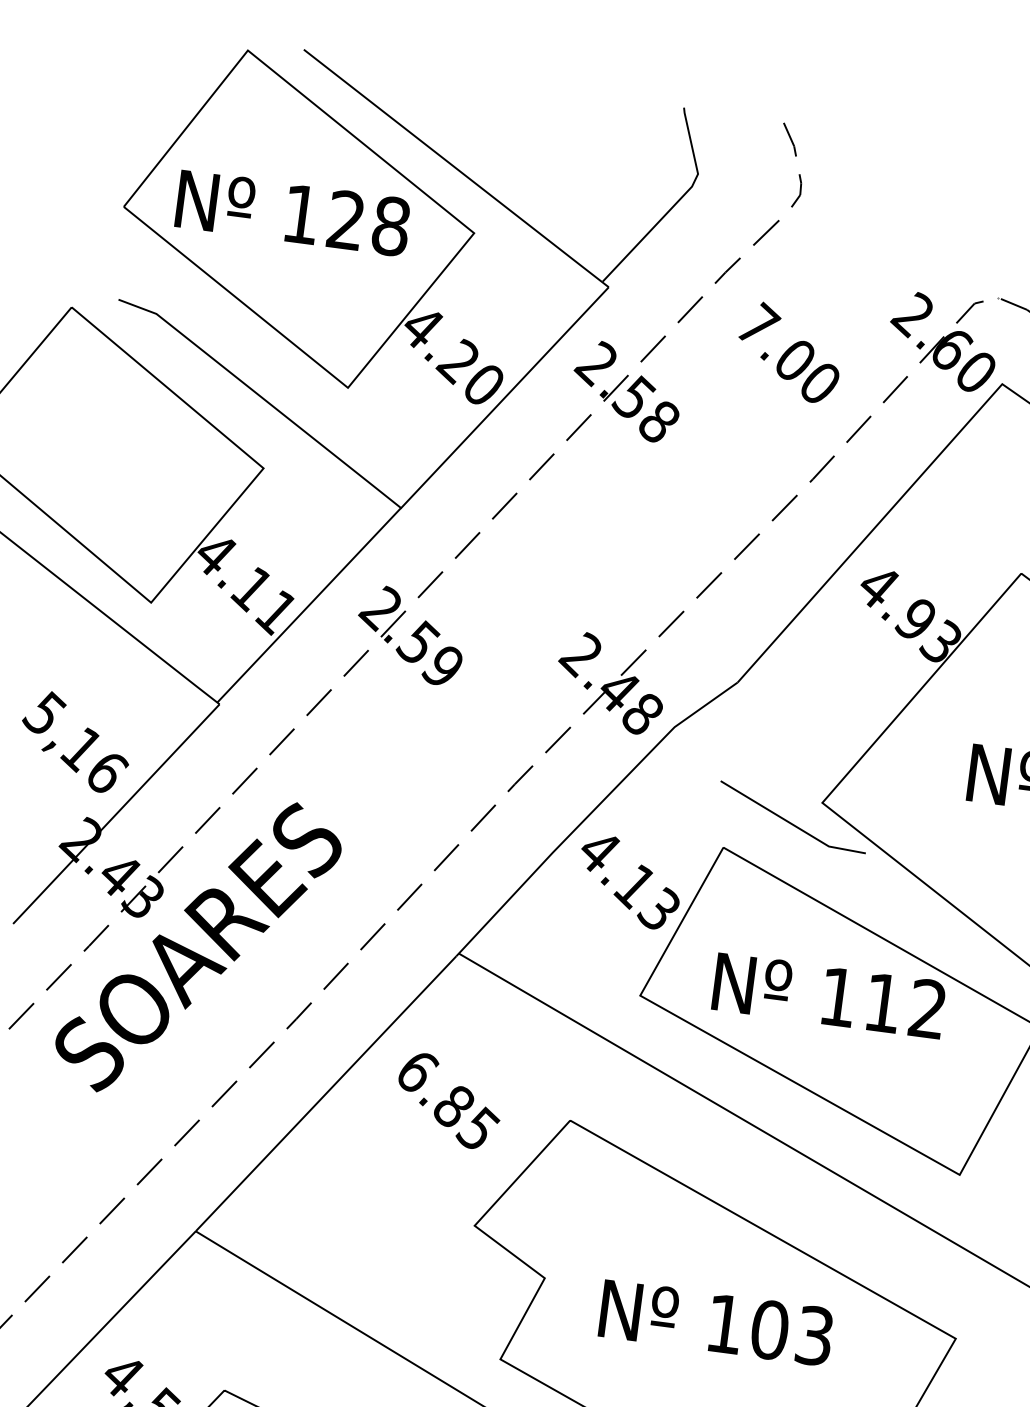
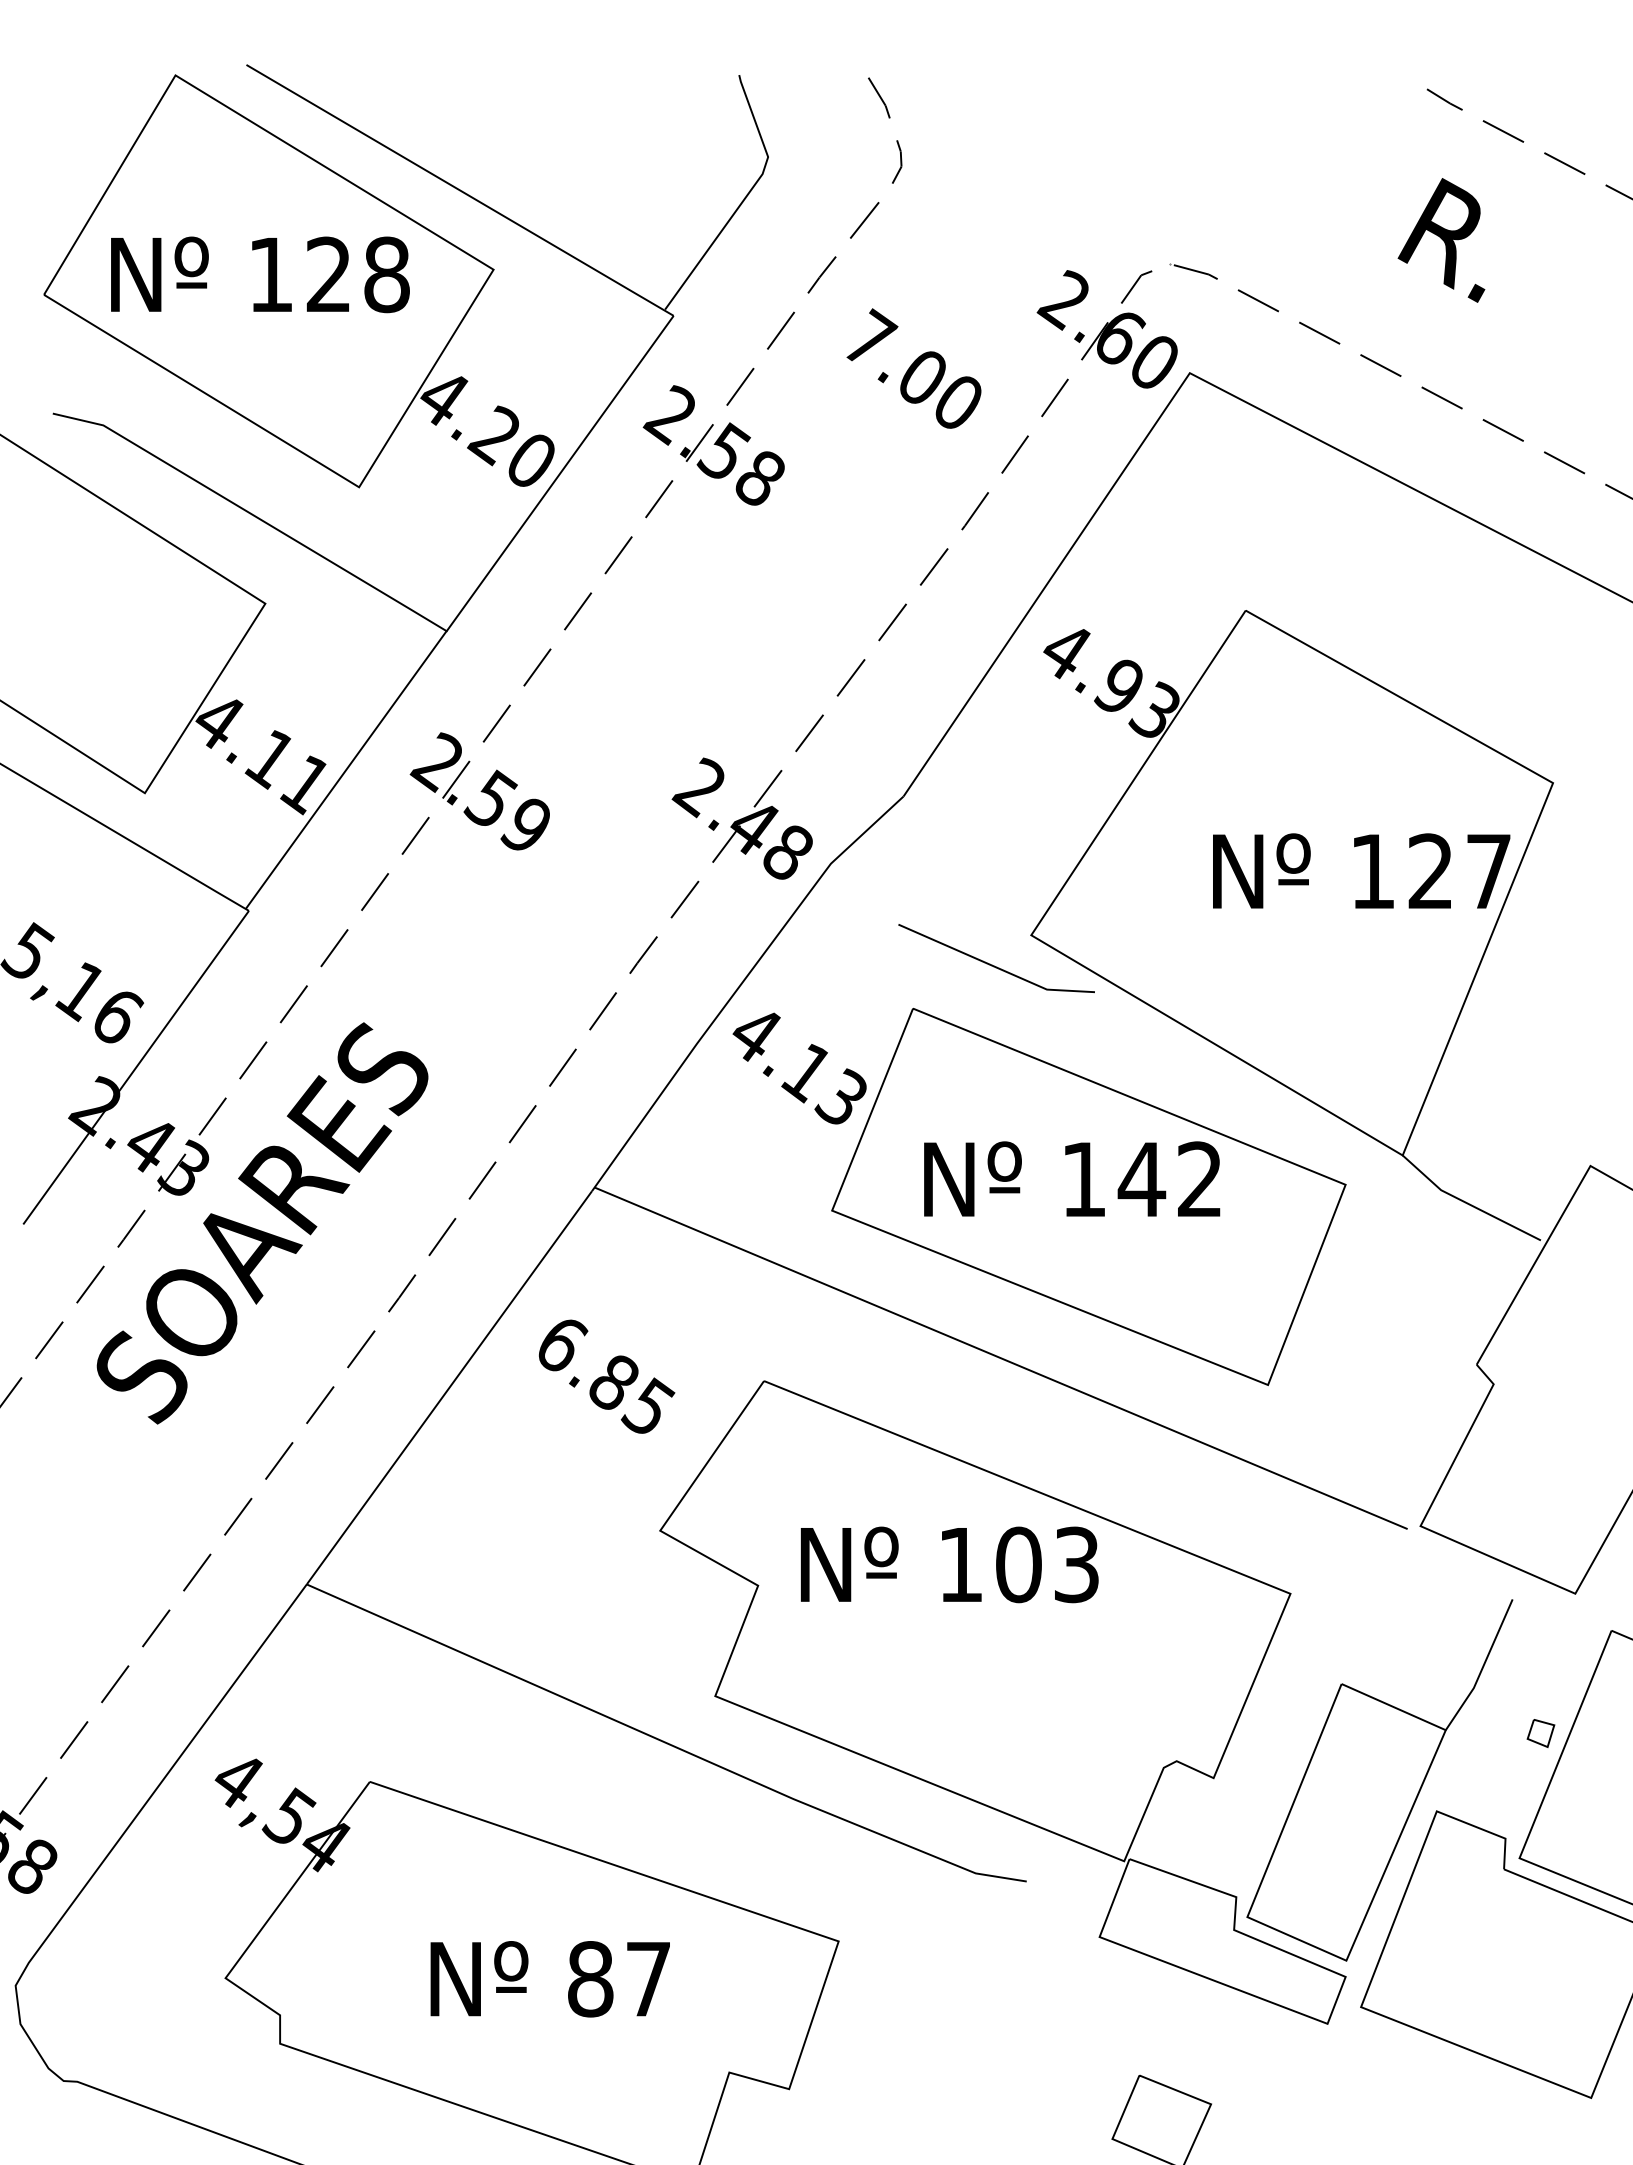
text: (882, 1003) -> (1141, 1179), 112 -> 142
text: (716, 1322) -> (949, 1564), moved

